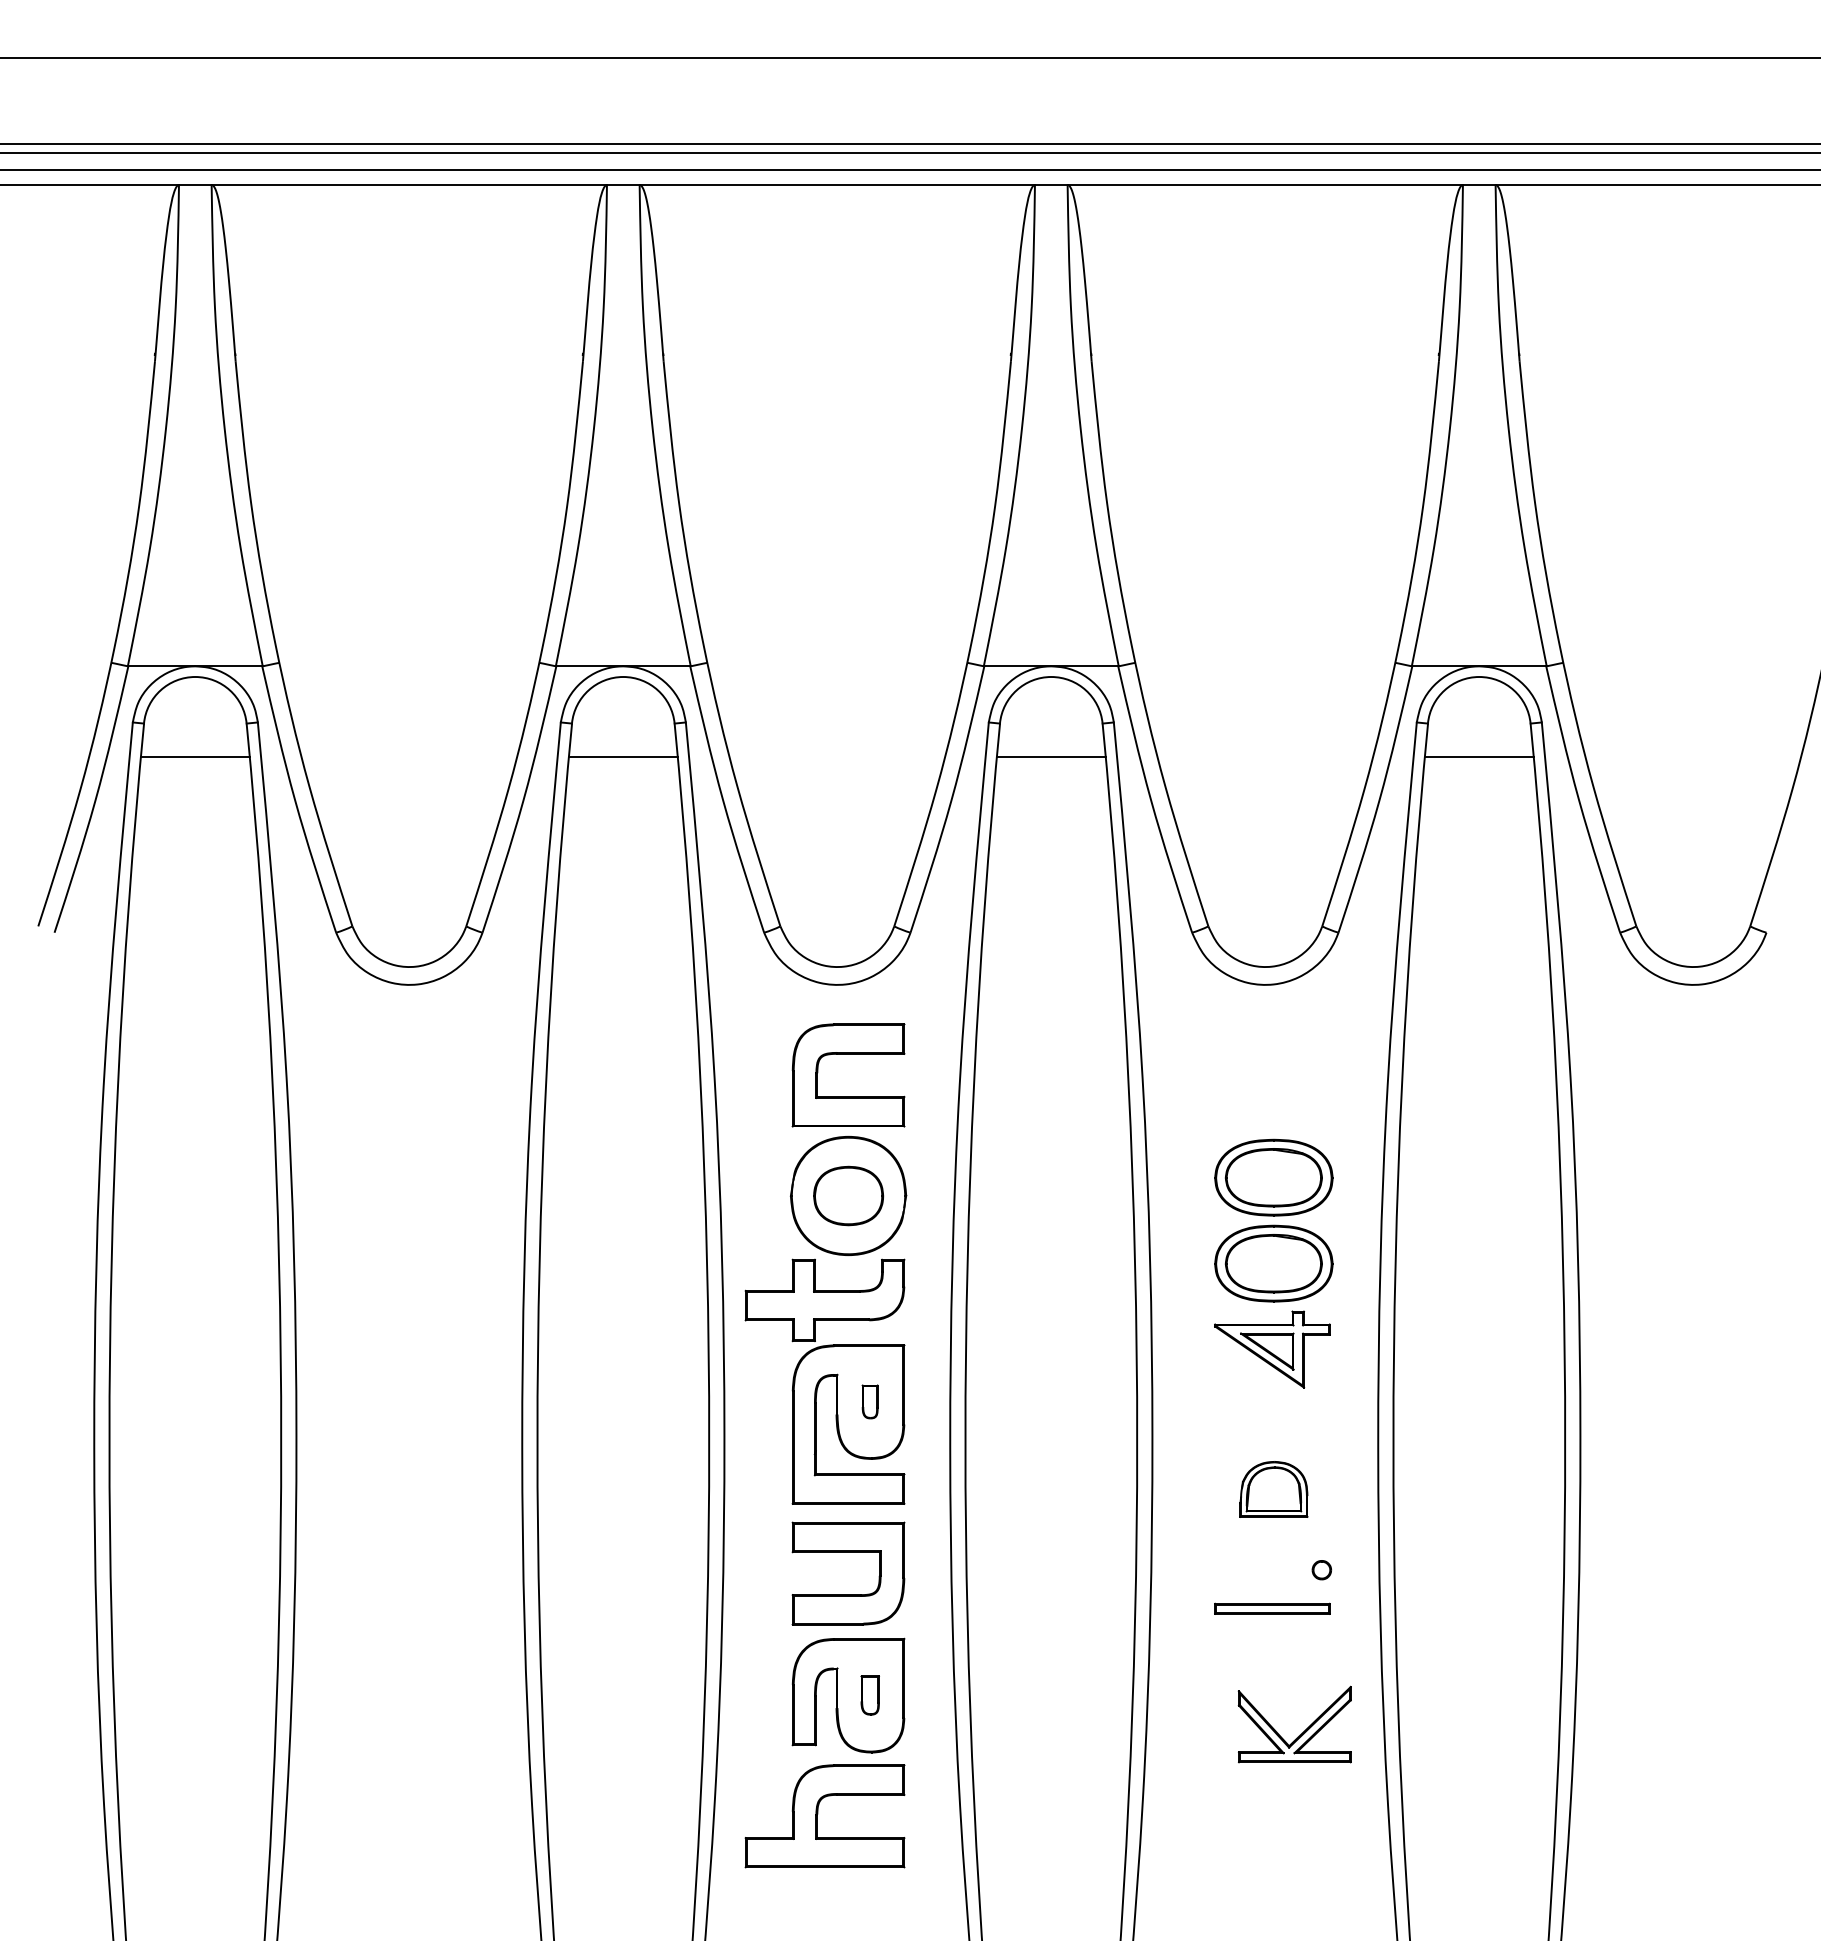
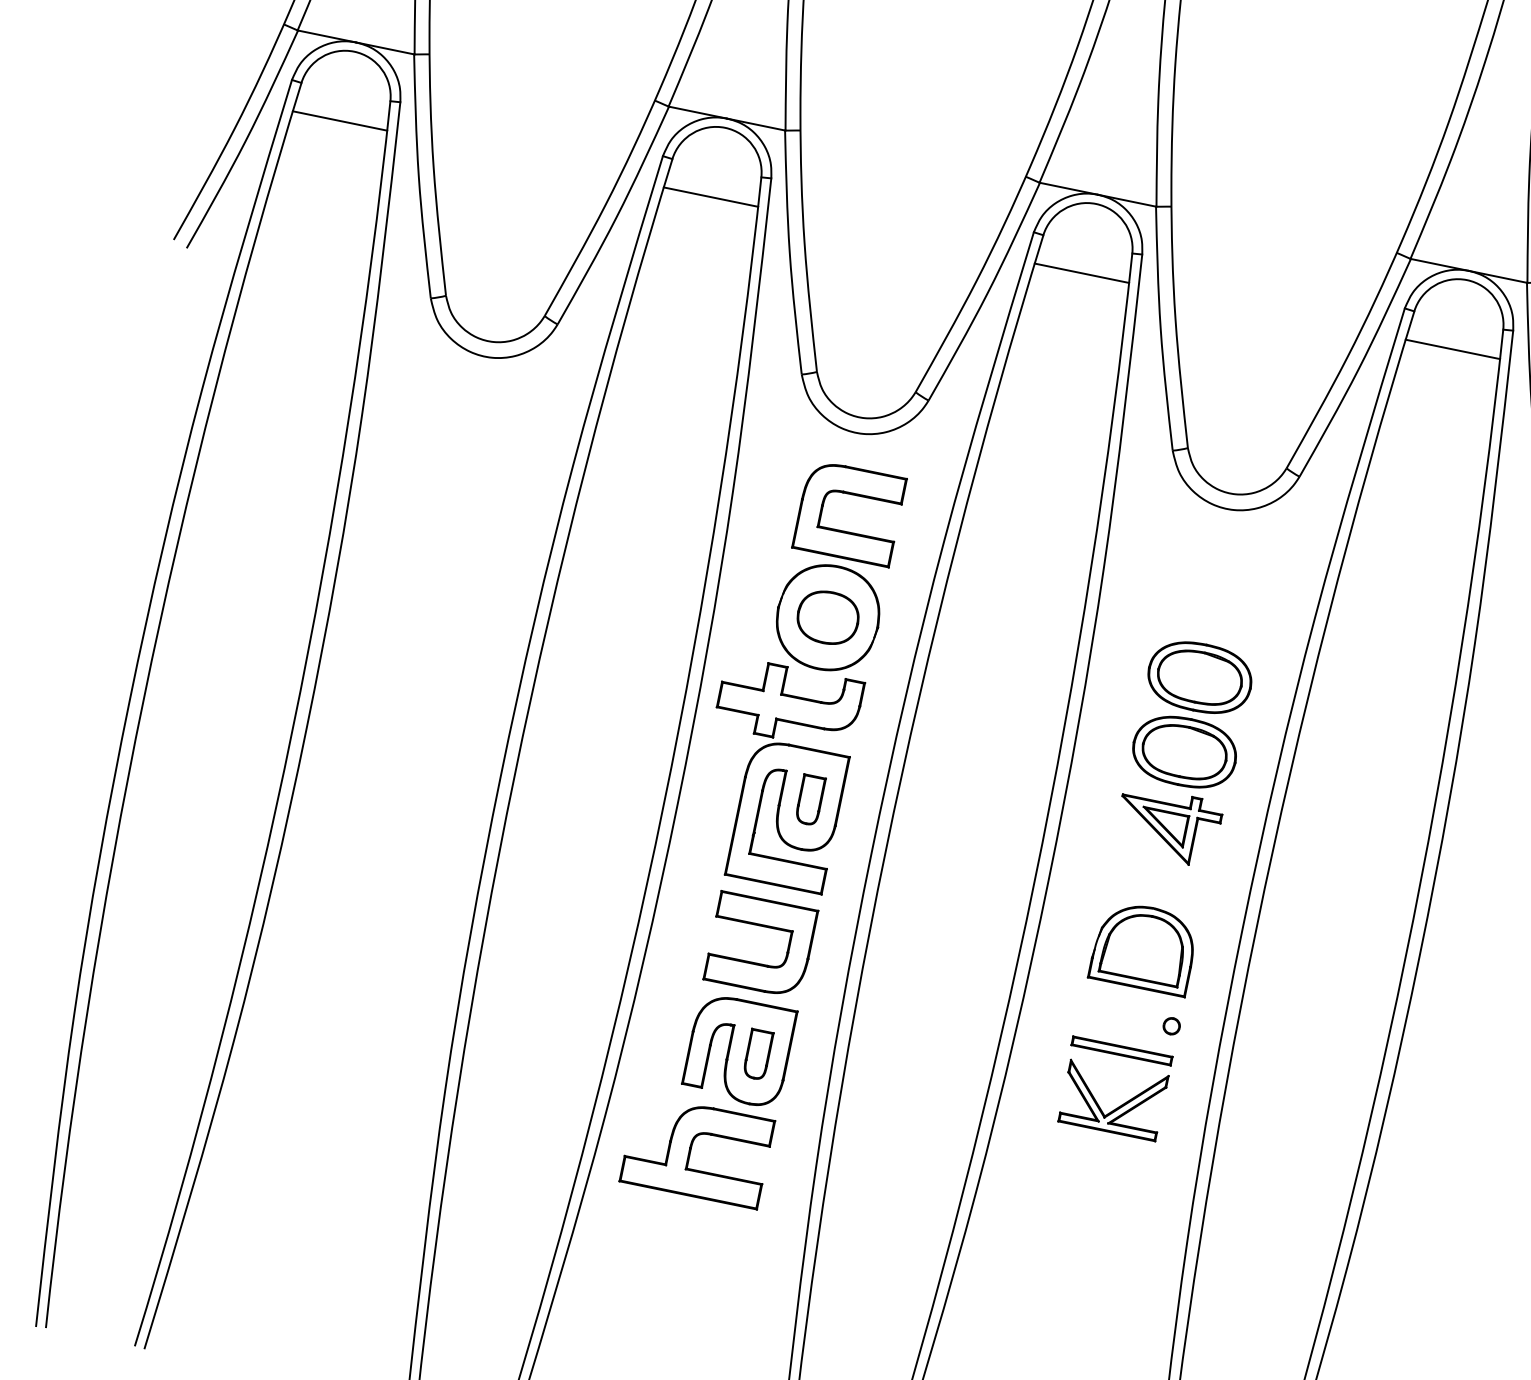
part: (869, 1401) -> (809, 799), size x1.67
part: (1273, 1489) -> (1144, 947), size x1.67
part: (869, 1695) -> (757, 1054), size x1.43
part: (1302, 1732) -> (1118, 1106), moved

